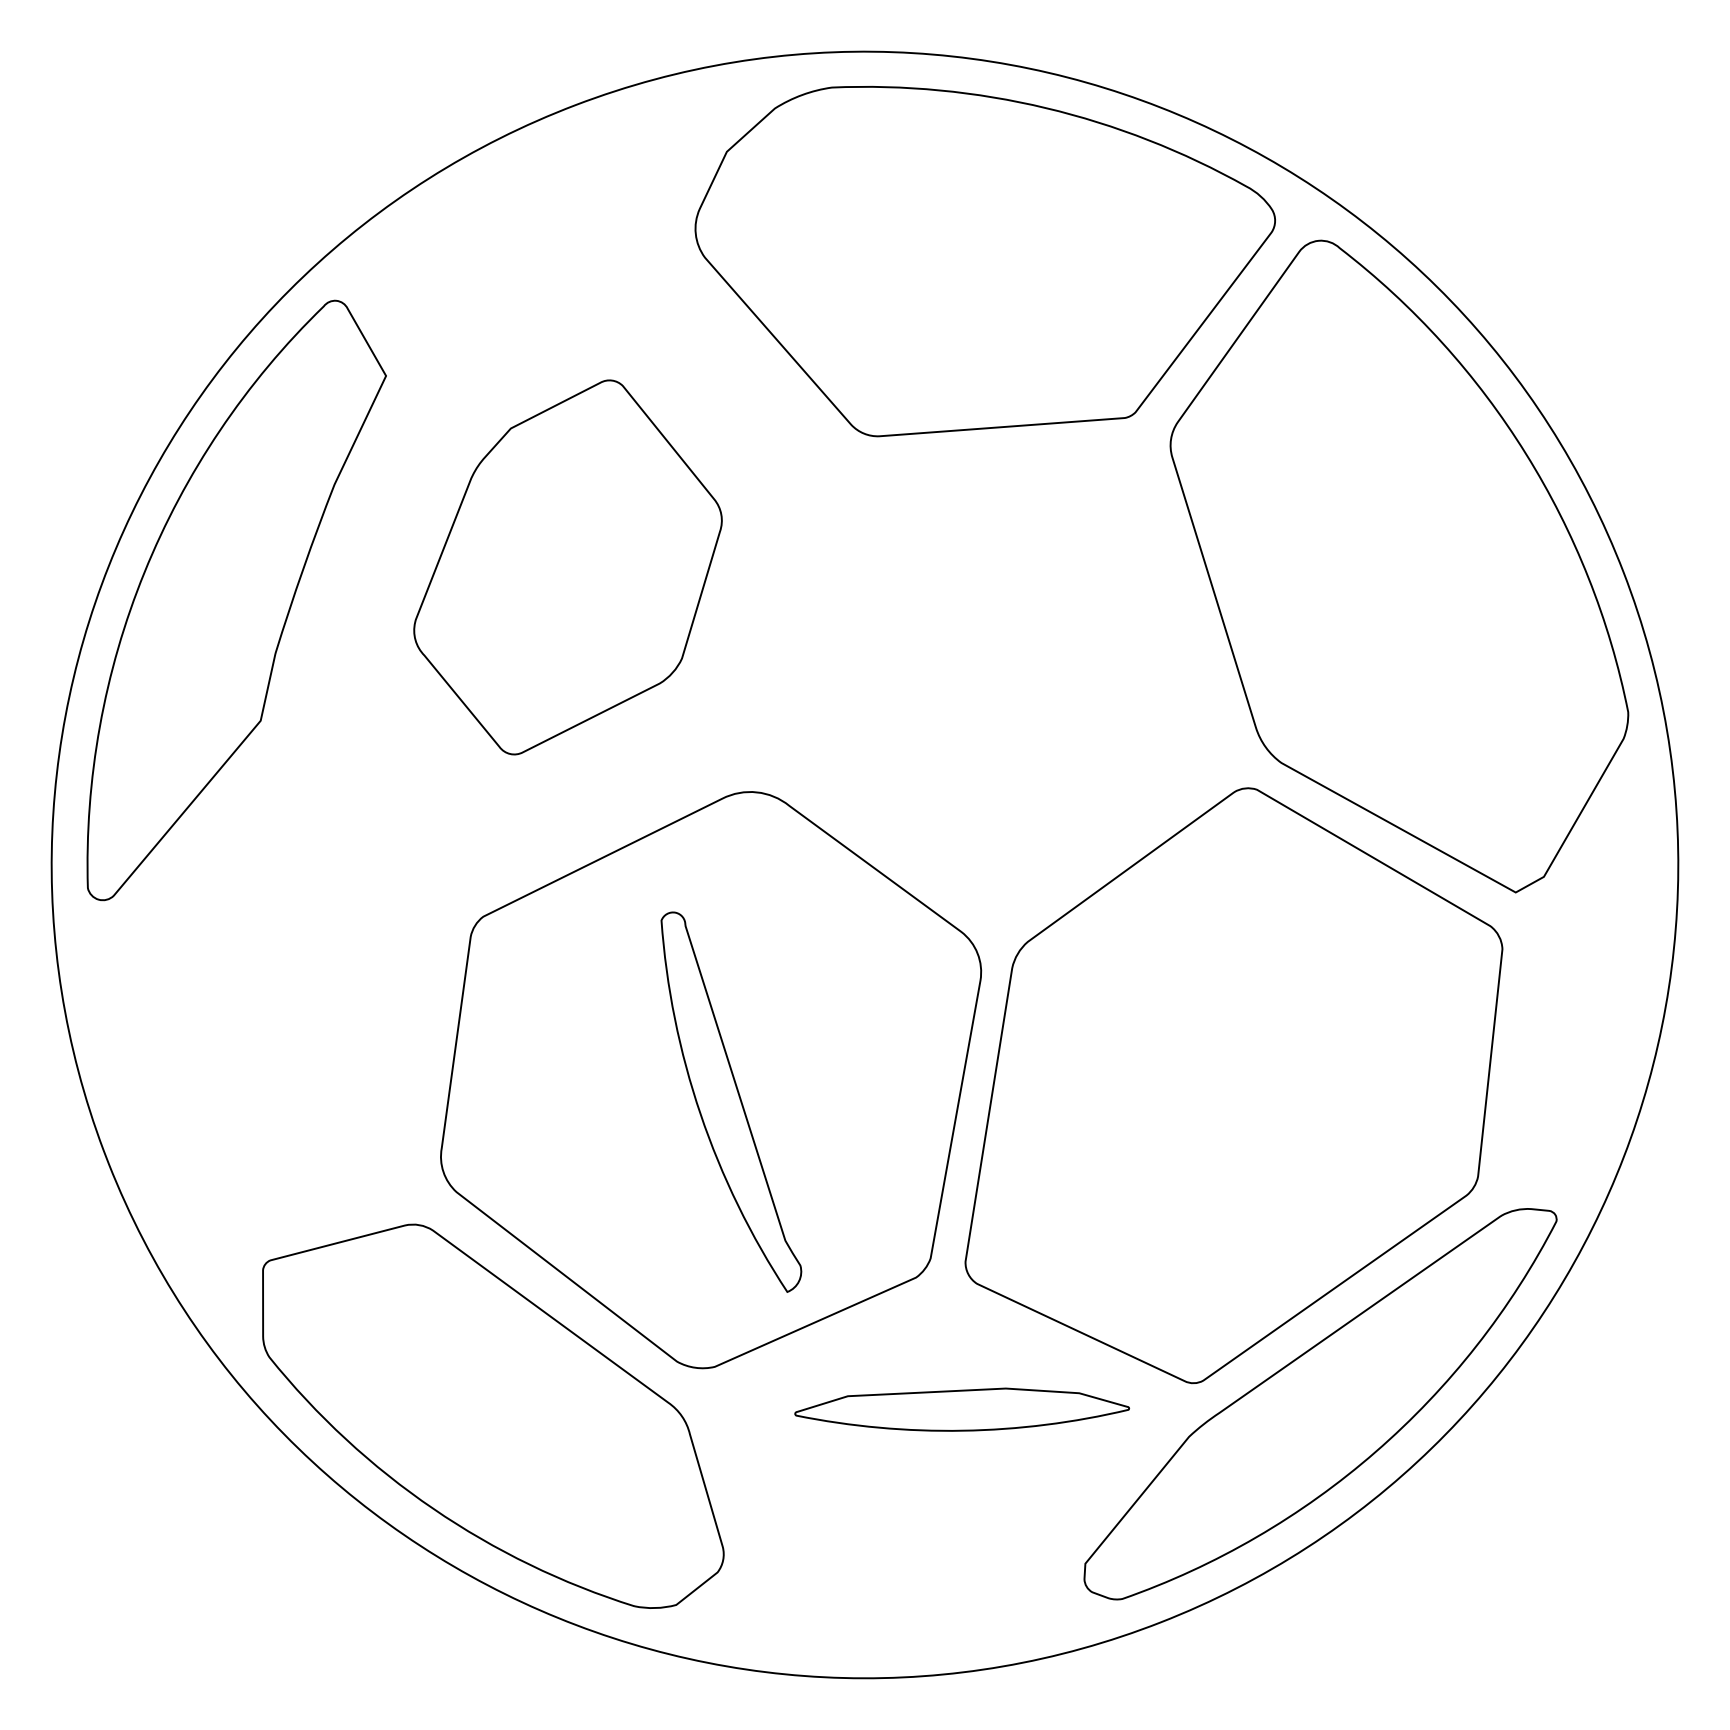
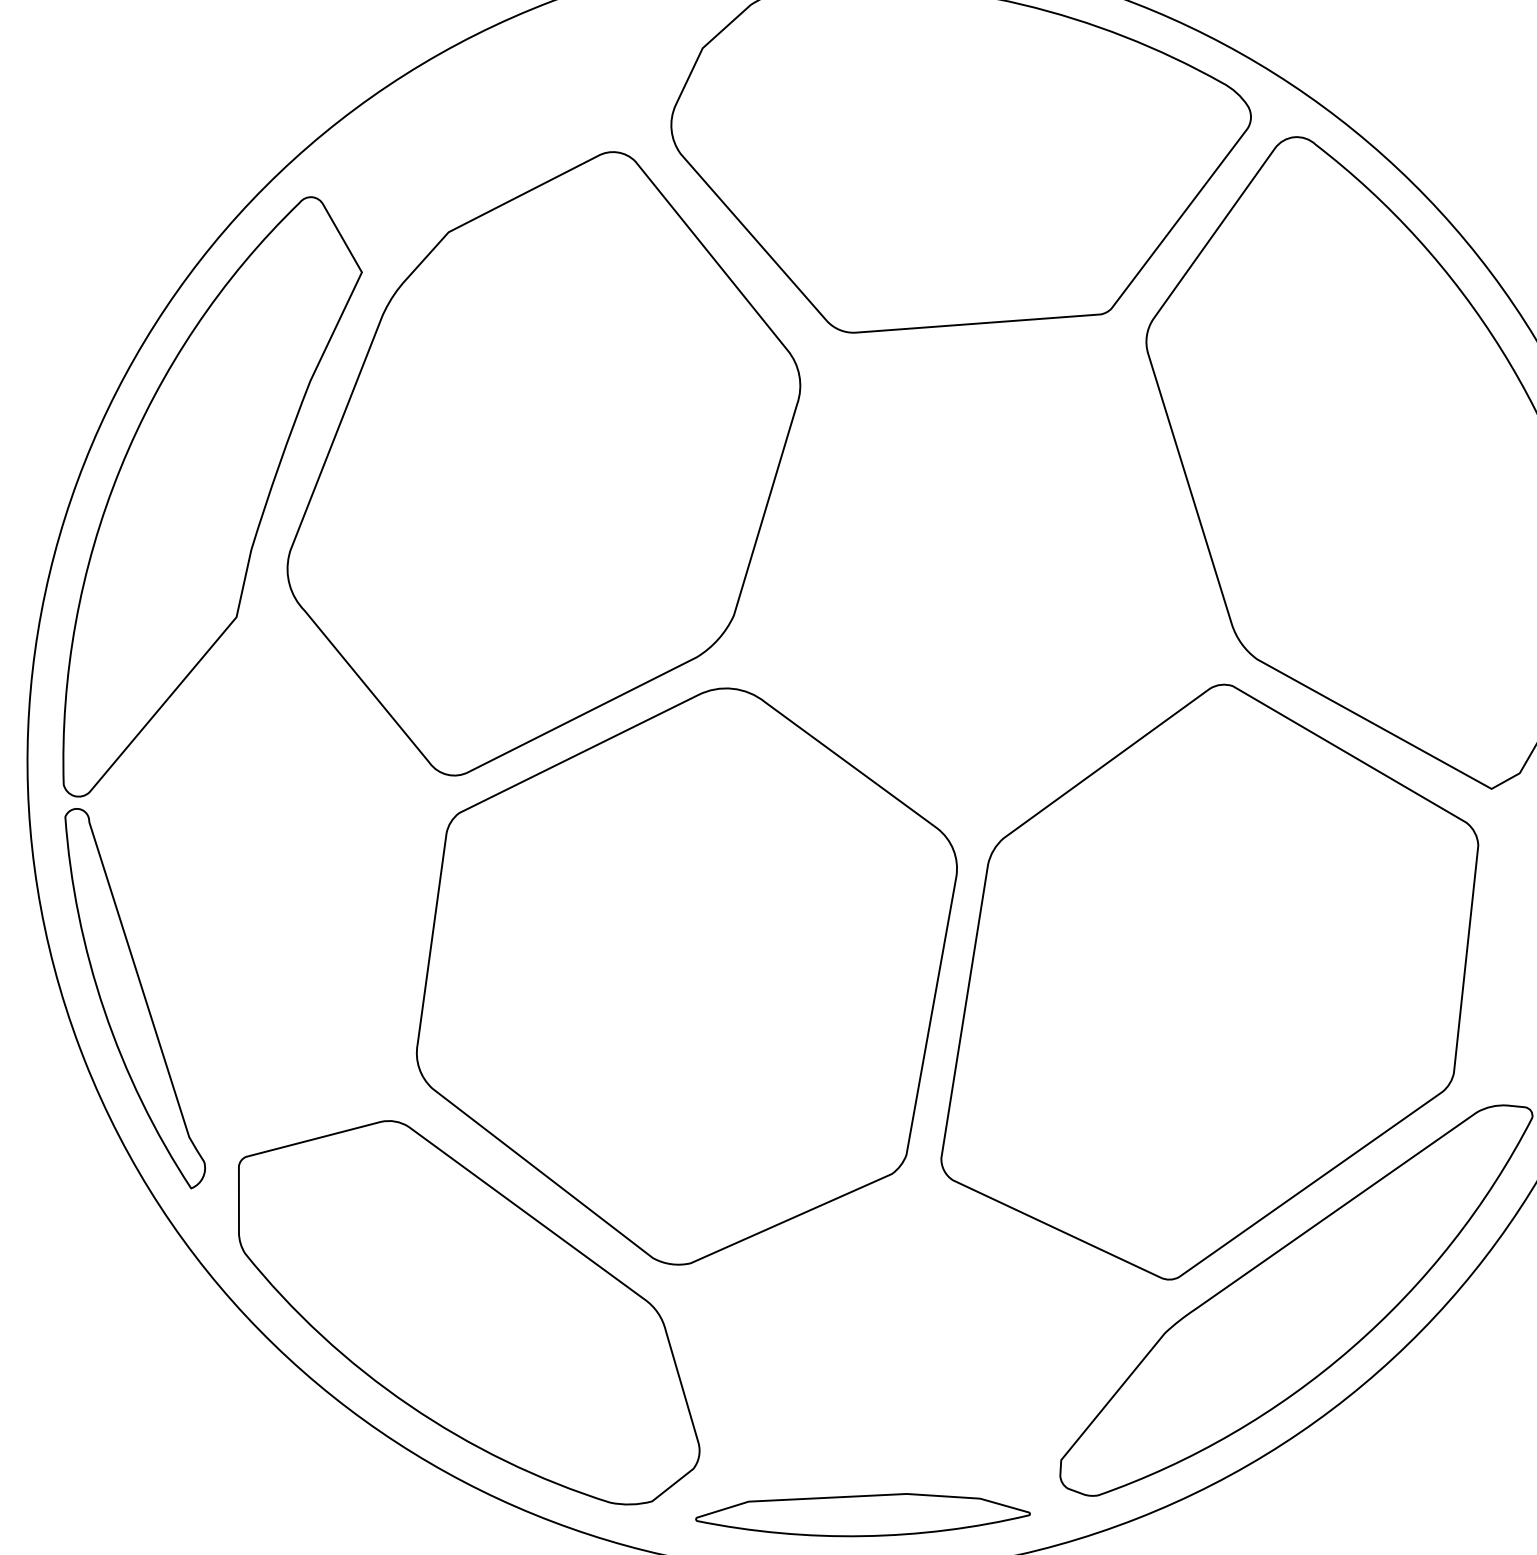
part: (567, 567) -> (543, 463), size x1.67
part: (731, 1101) -> (135, 997), moved
part: (961, 1409) -> (862, 1514), moved

